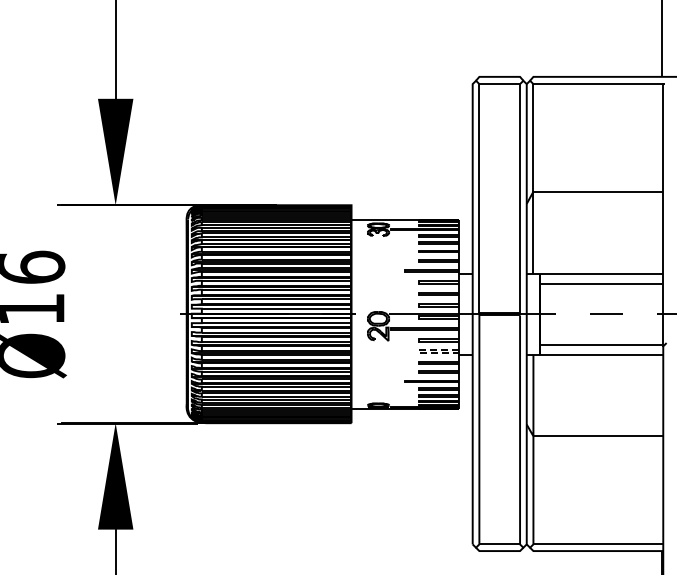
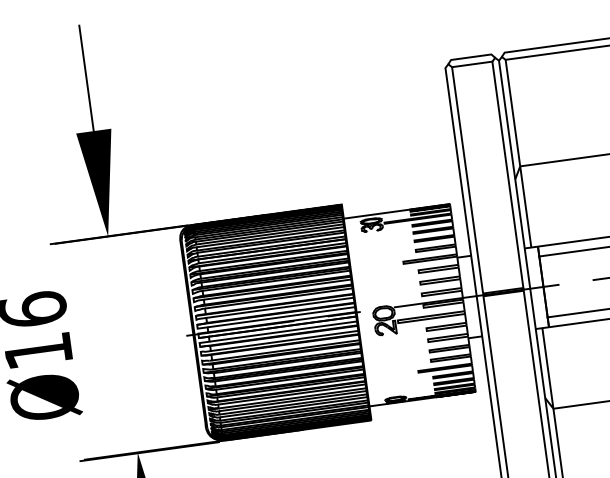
line: (418, 352) -> (428, 341), dashed -> solid

